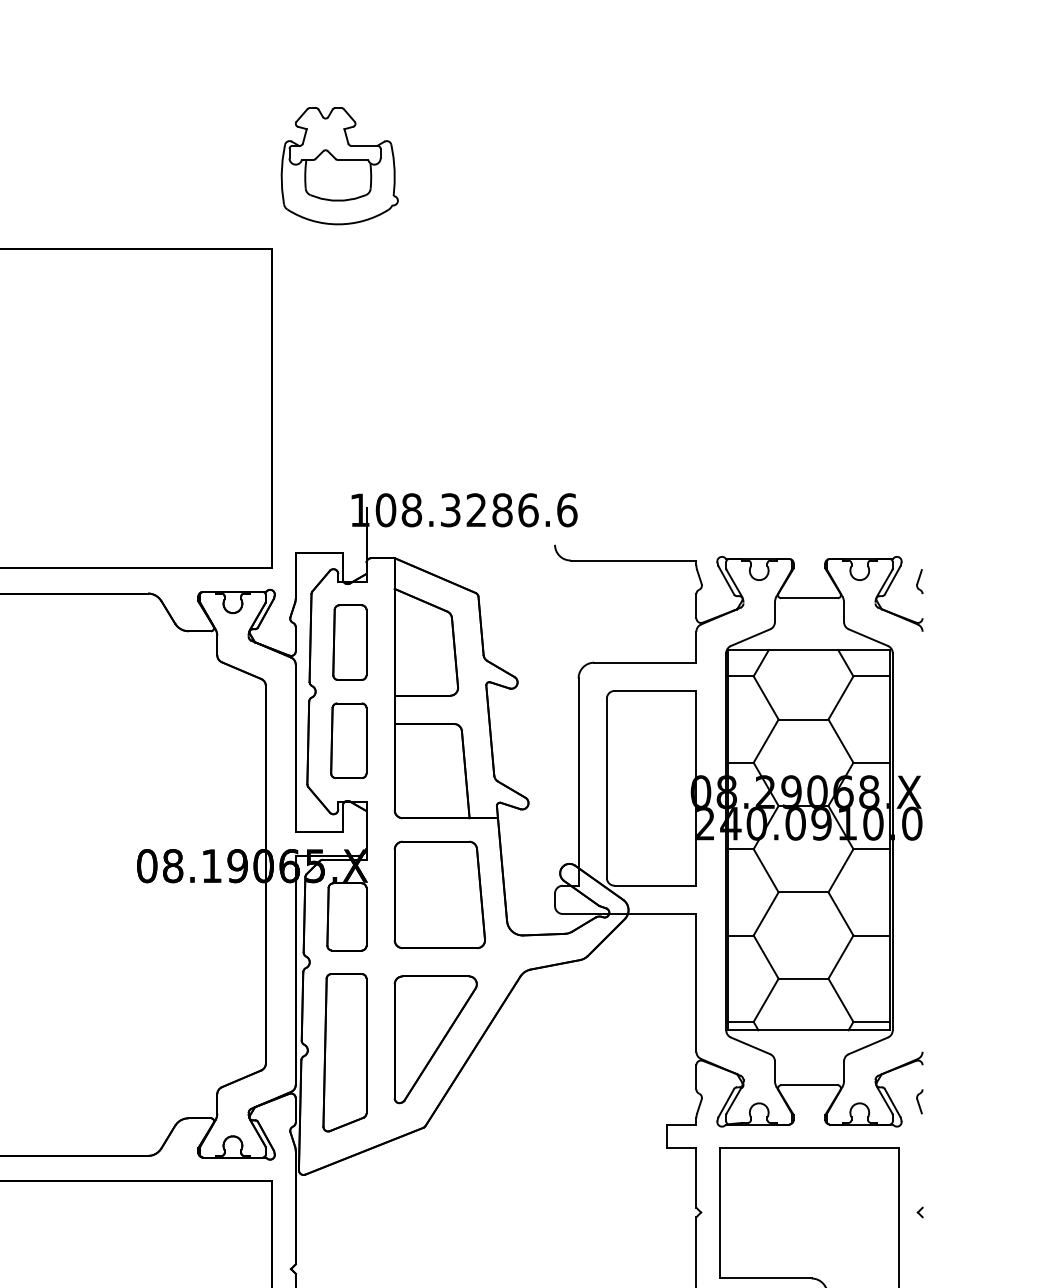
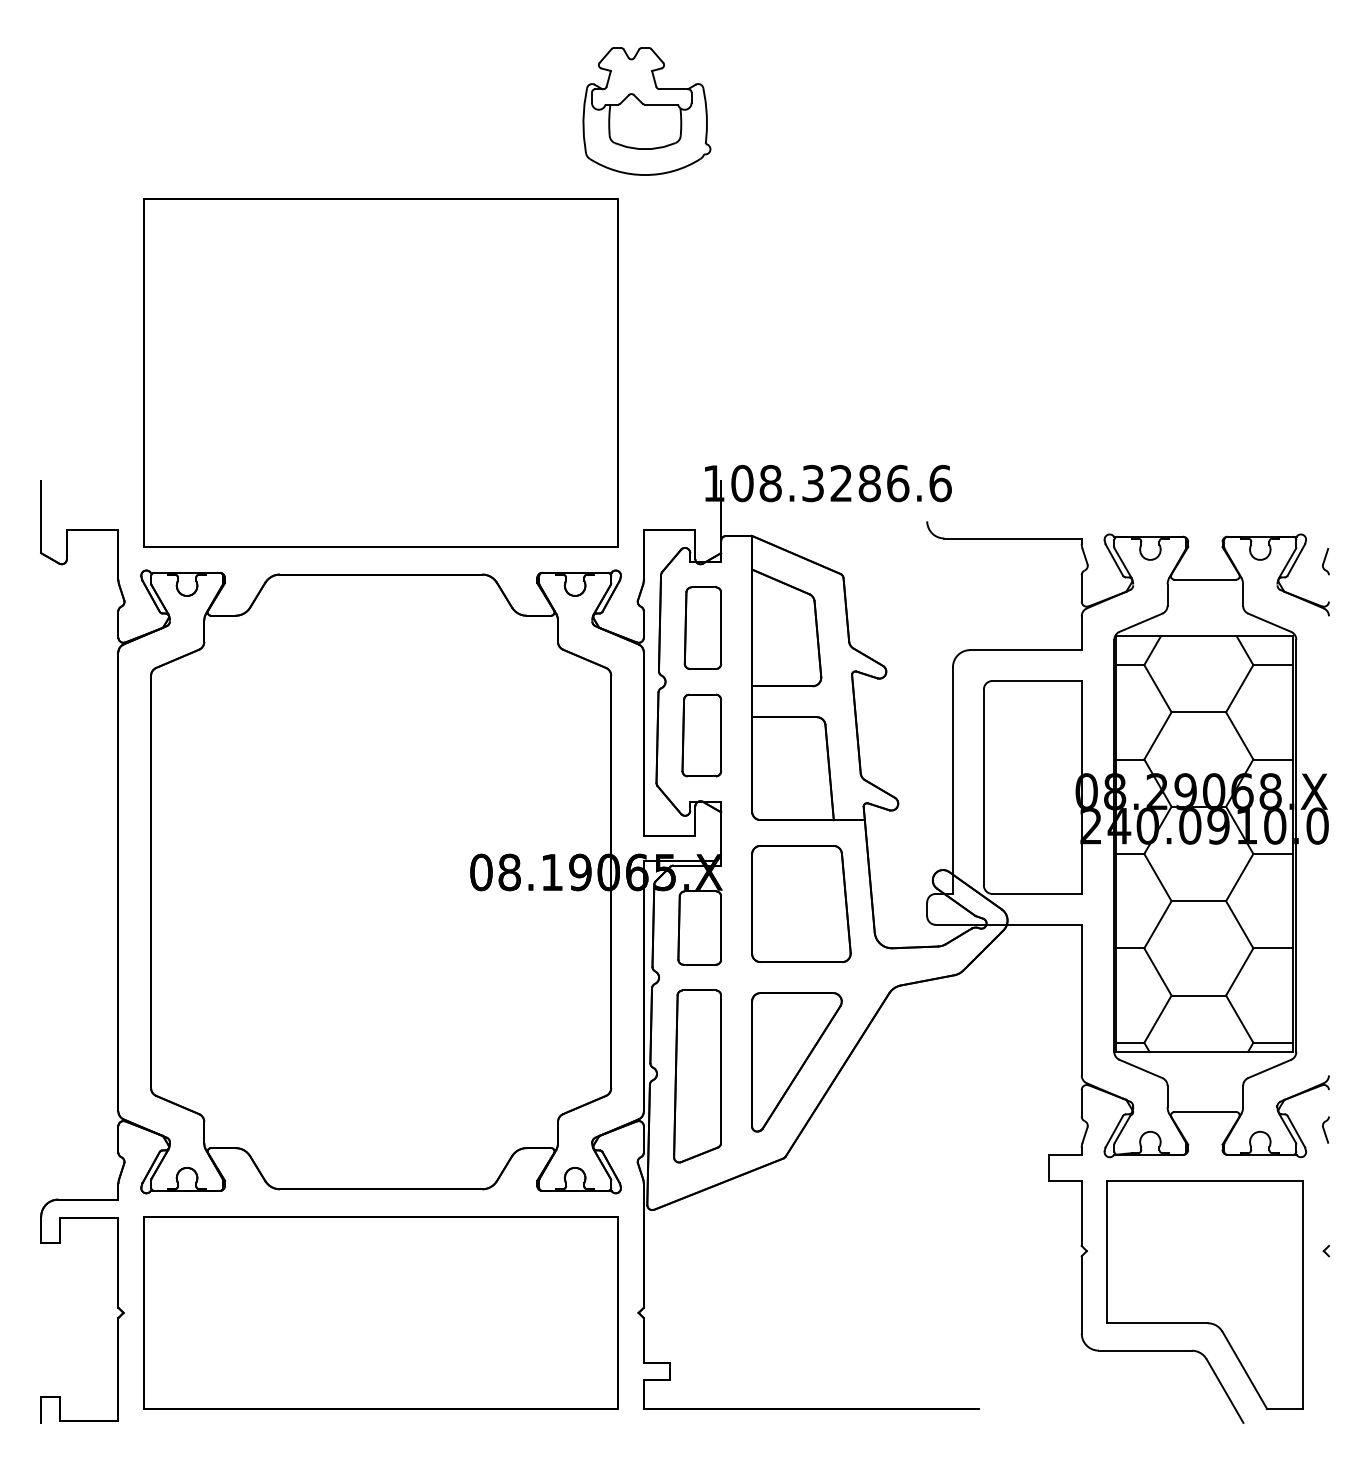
part: (339, 166) -> (646, 111), moved

